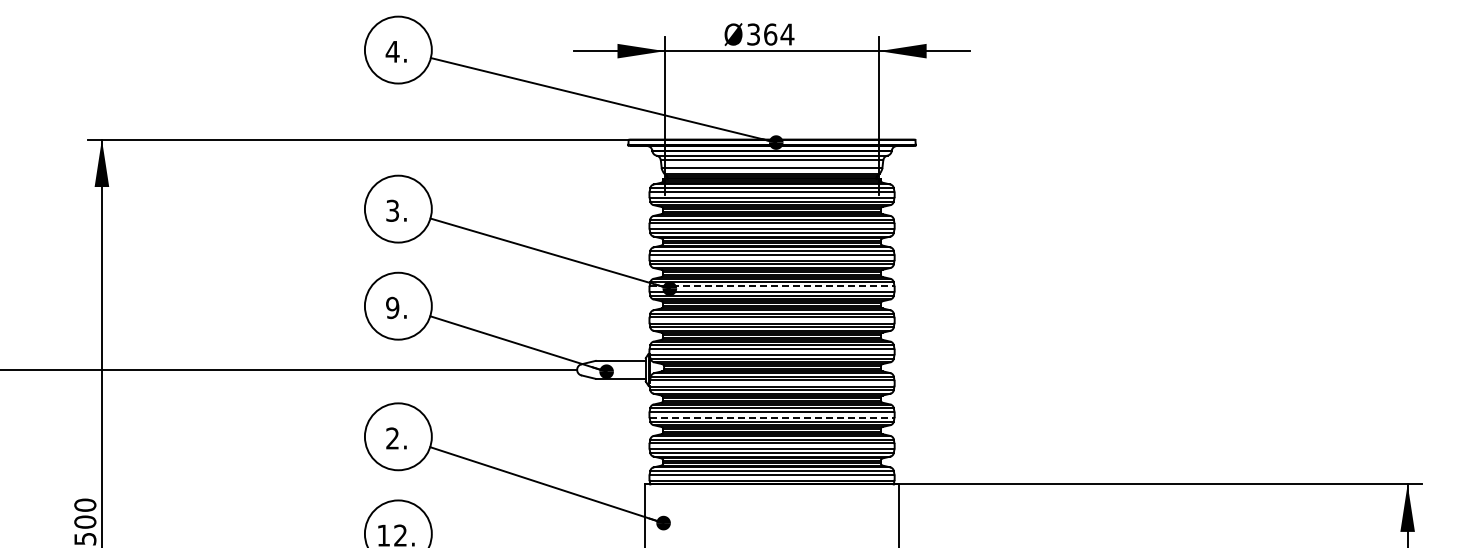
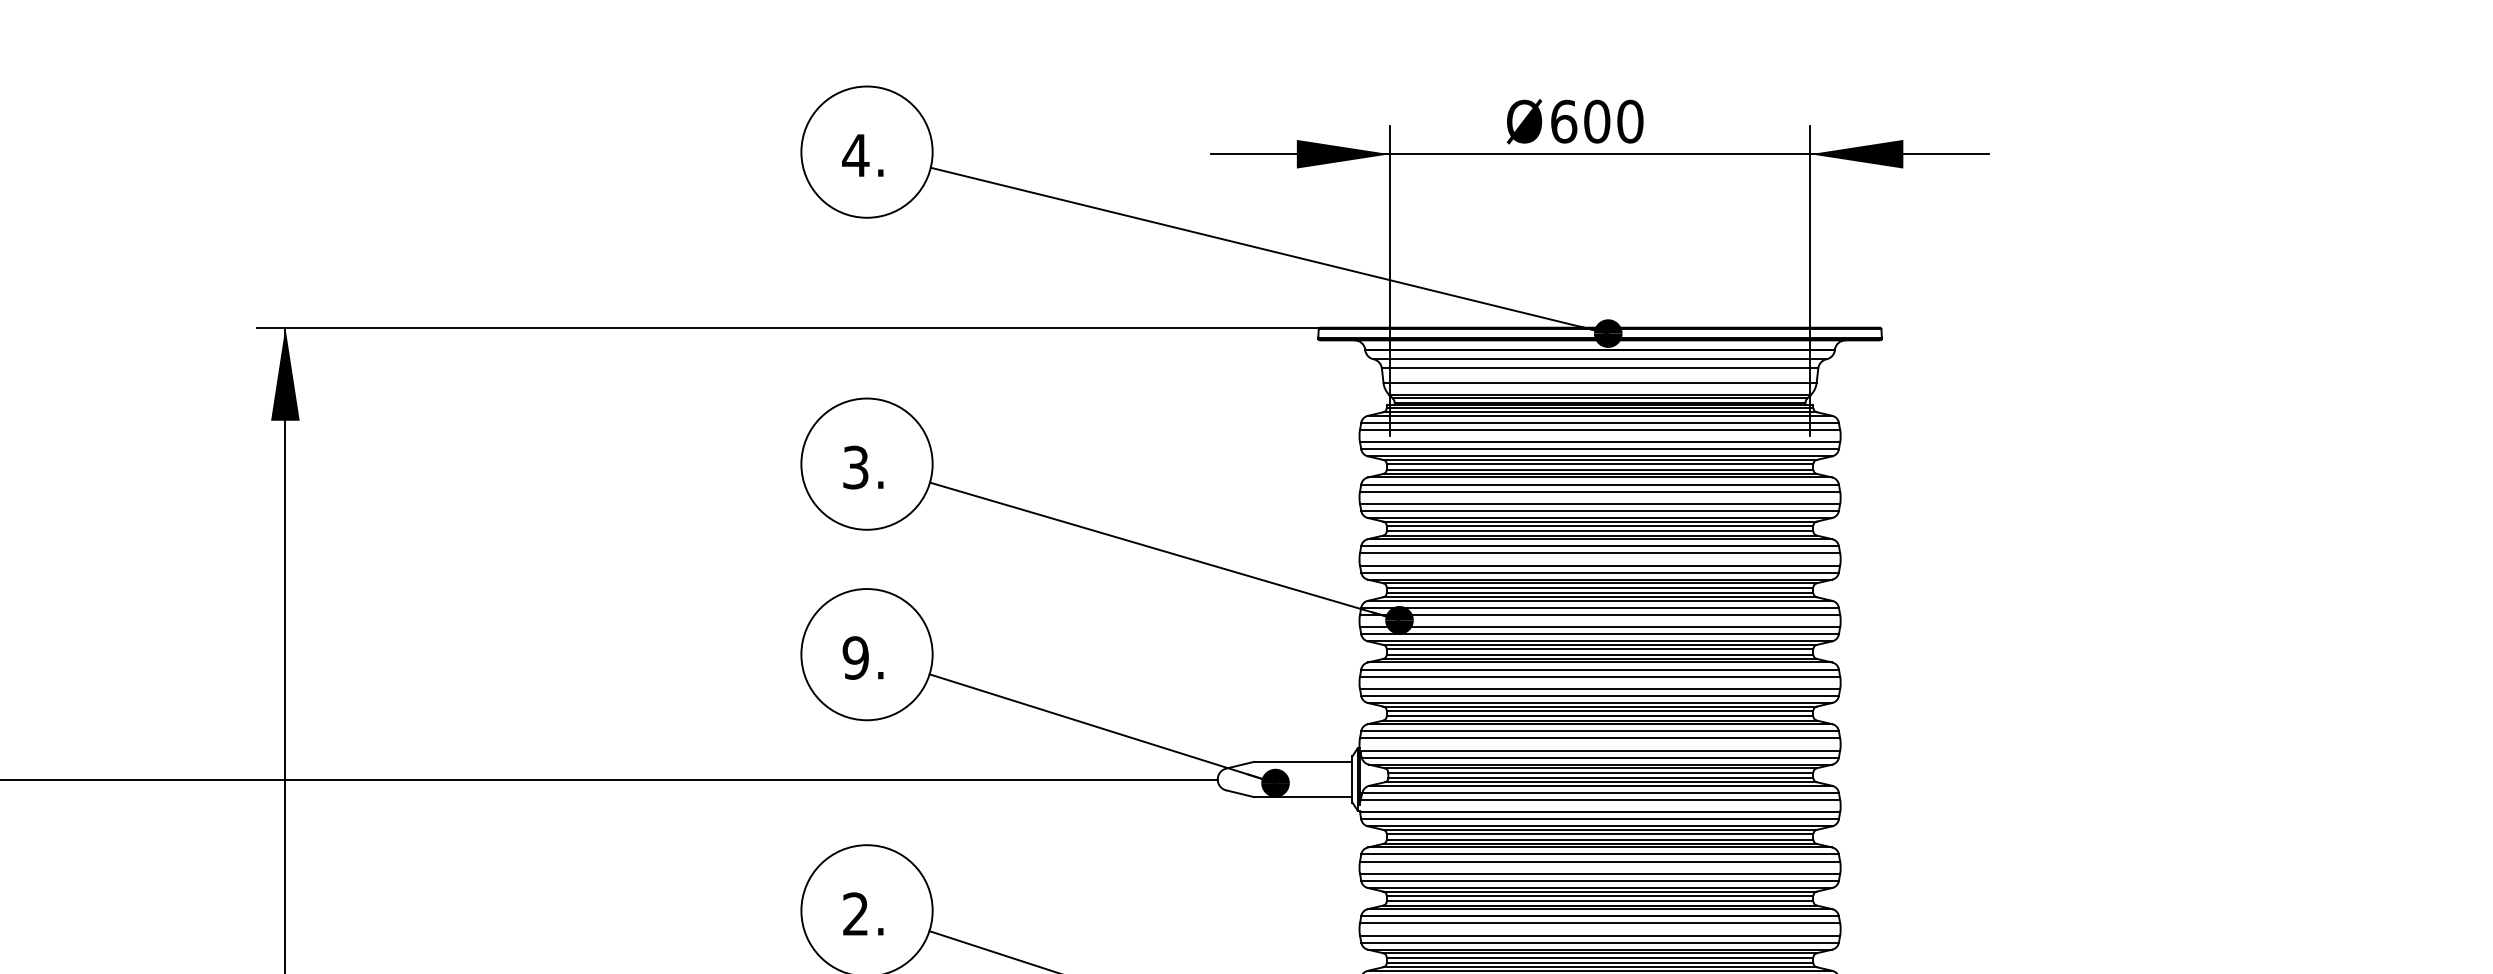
text: (770, 34) -> (1597, 121), 364 -> 600
line: (772, 286) -> (1600, 615), dashed -> solid
line: (772, 417) -> (1600, 872), dashed -> solid

